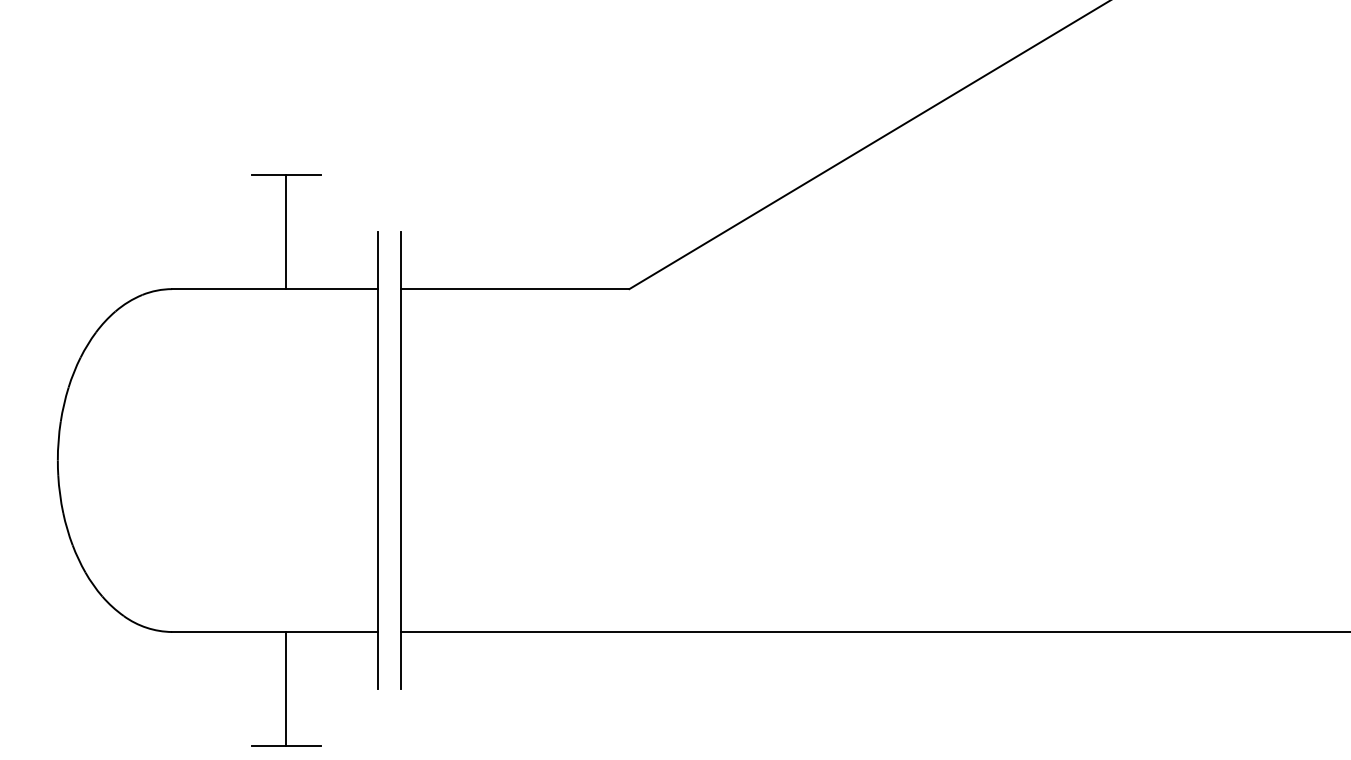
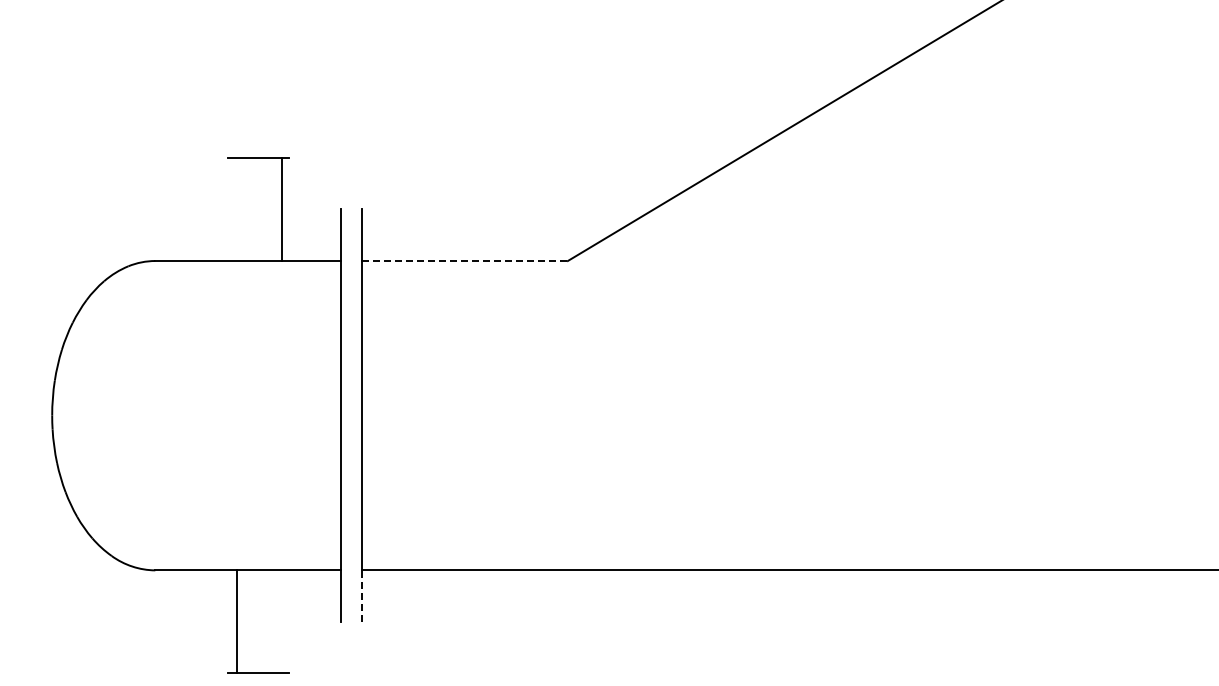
line: (286, 232) -> (282, 209), moved
line: (515, 289) -> (465, 261), solid -> dashed
line: (400, 660) -> (361, 596), solid -> dashed
line: (286, 688) -> (237, 621), moved

